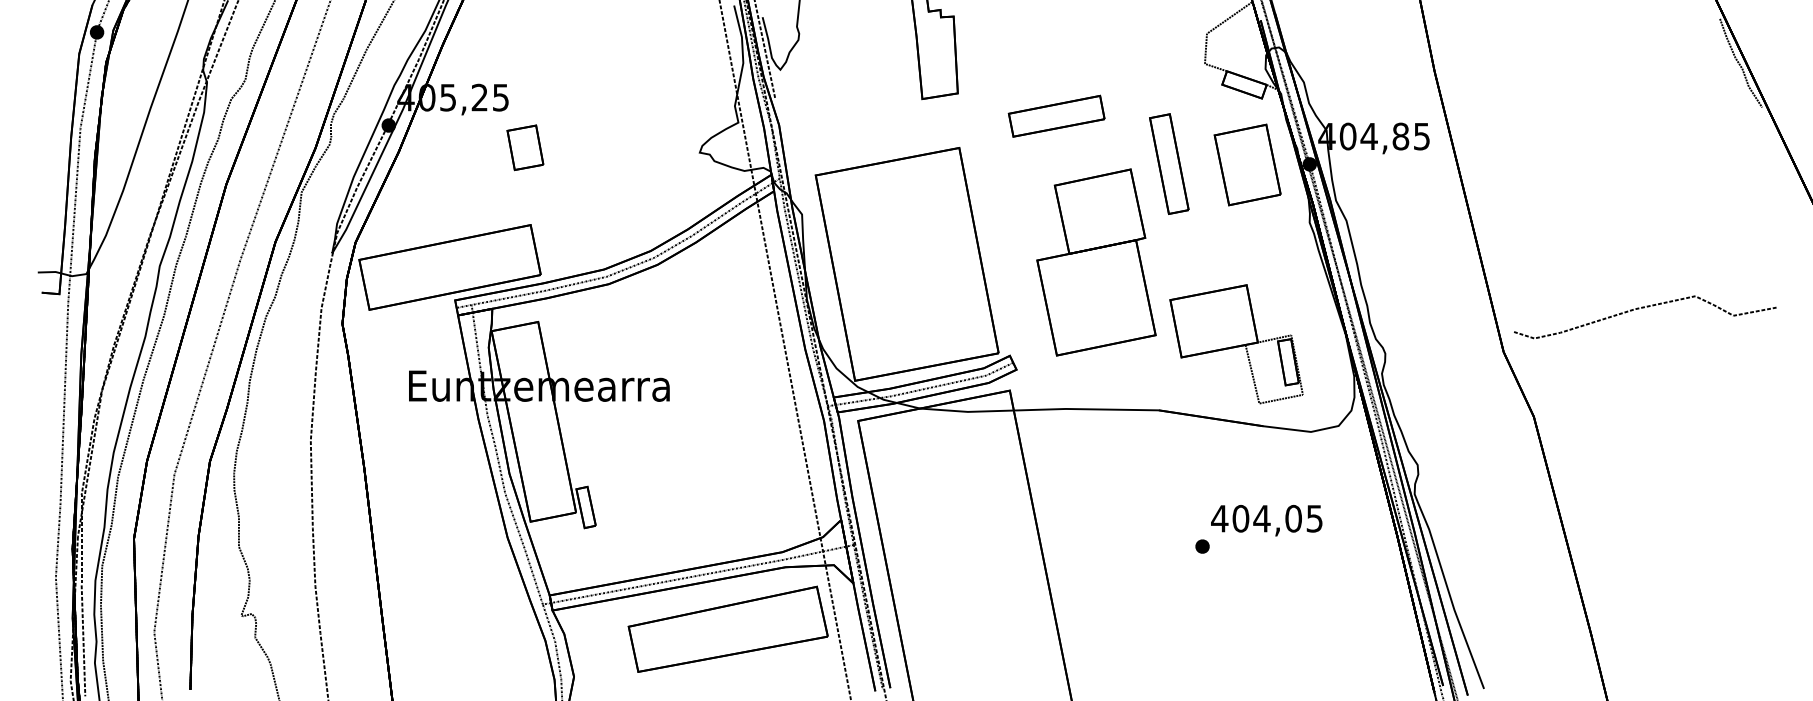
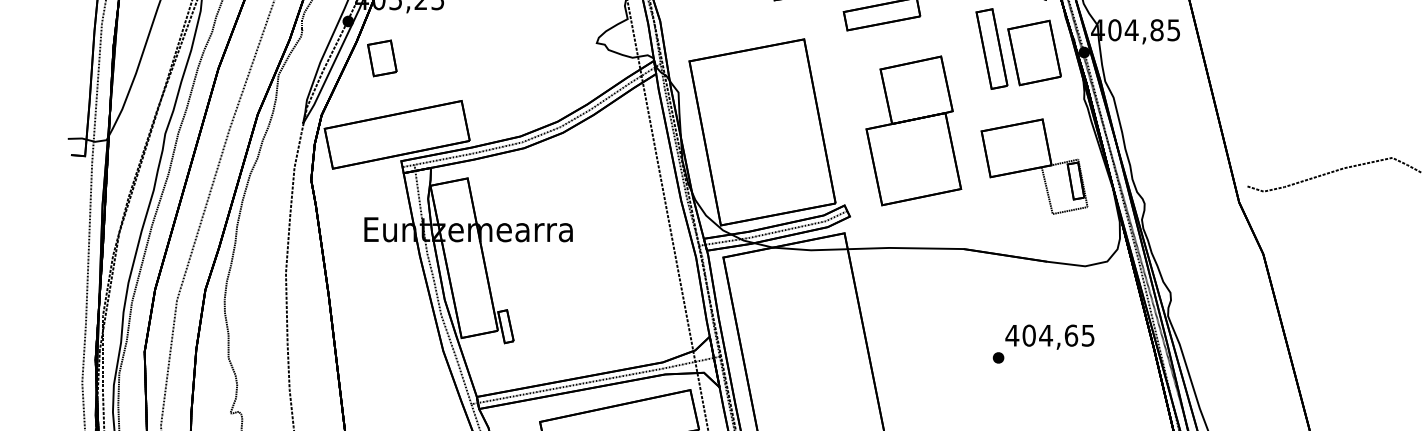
part: (525, 147) -> (382, 58), moved
part: (1169, 163) -> (992, 48), moved
part: (1236, 344) -> (1034, 166), moved
text: (1293, 518) -> (1071, 335), 404,05 -> 404,65

